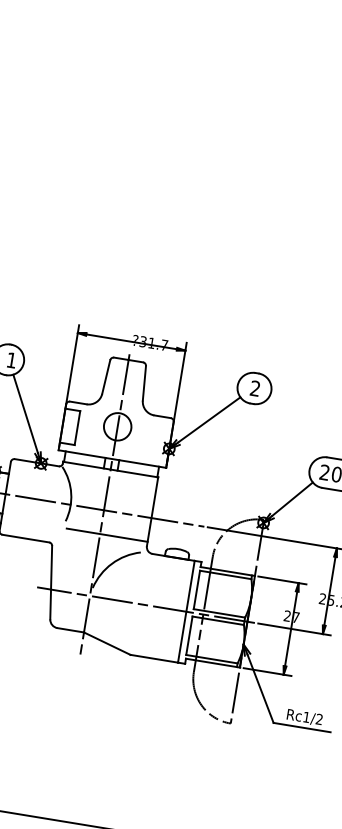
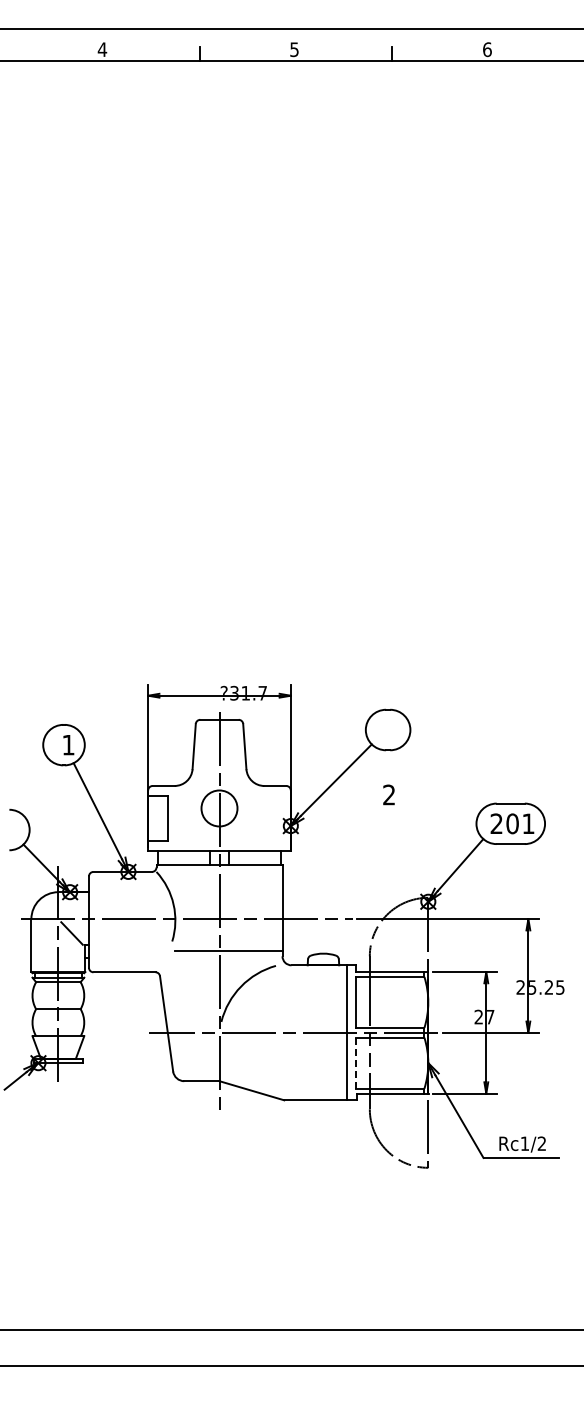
text: (254, 388) -> (388, 794), moved
line: (189, 636) -> (356, 1063), solid -> dashed

